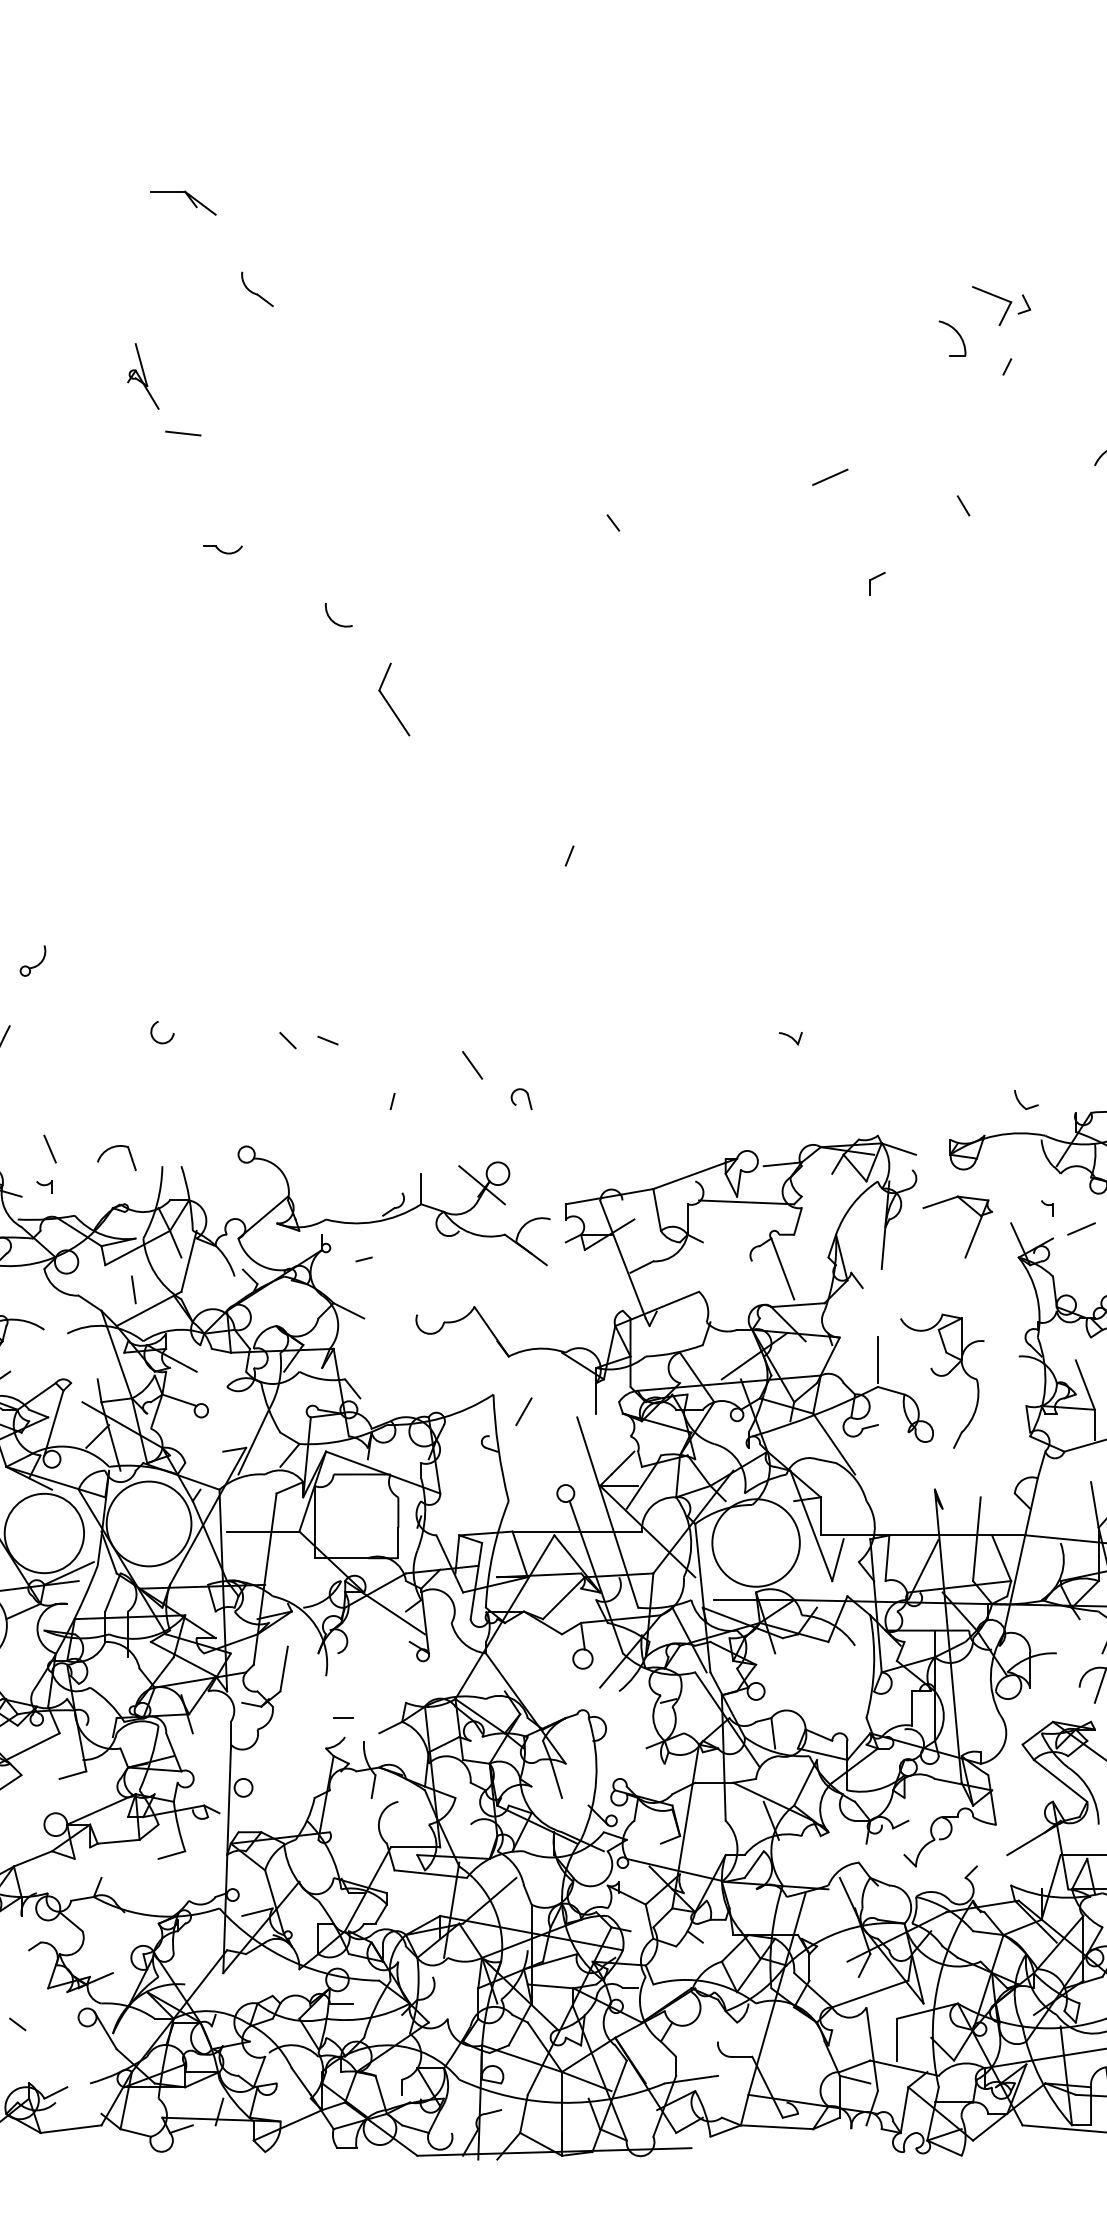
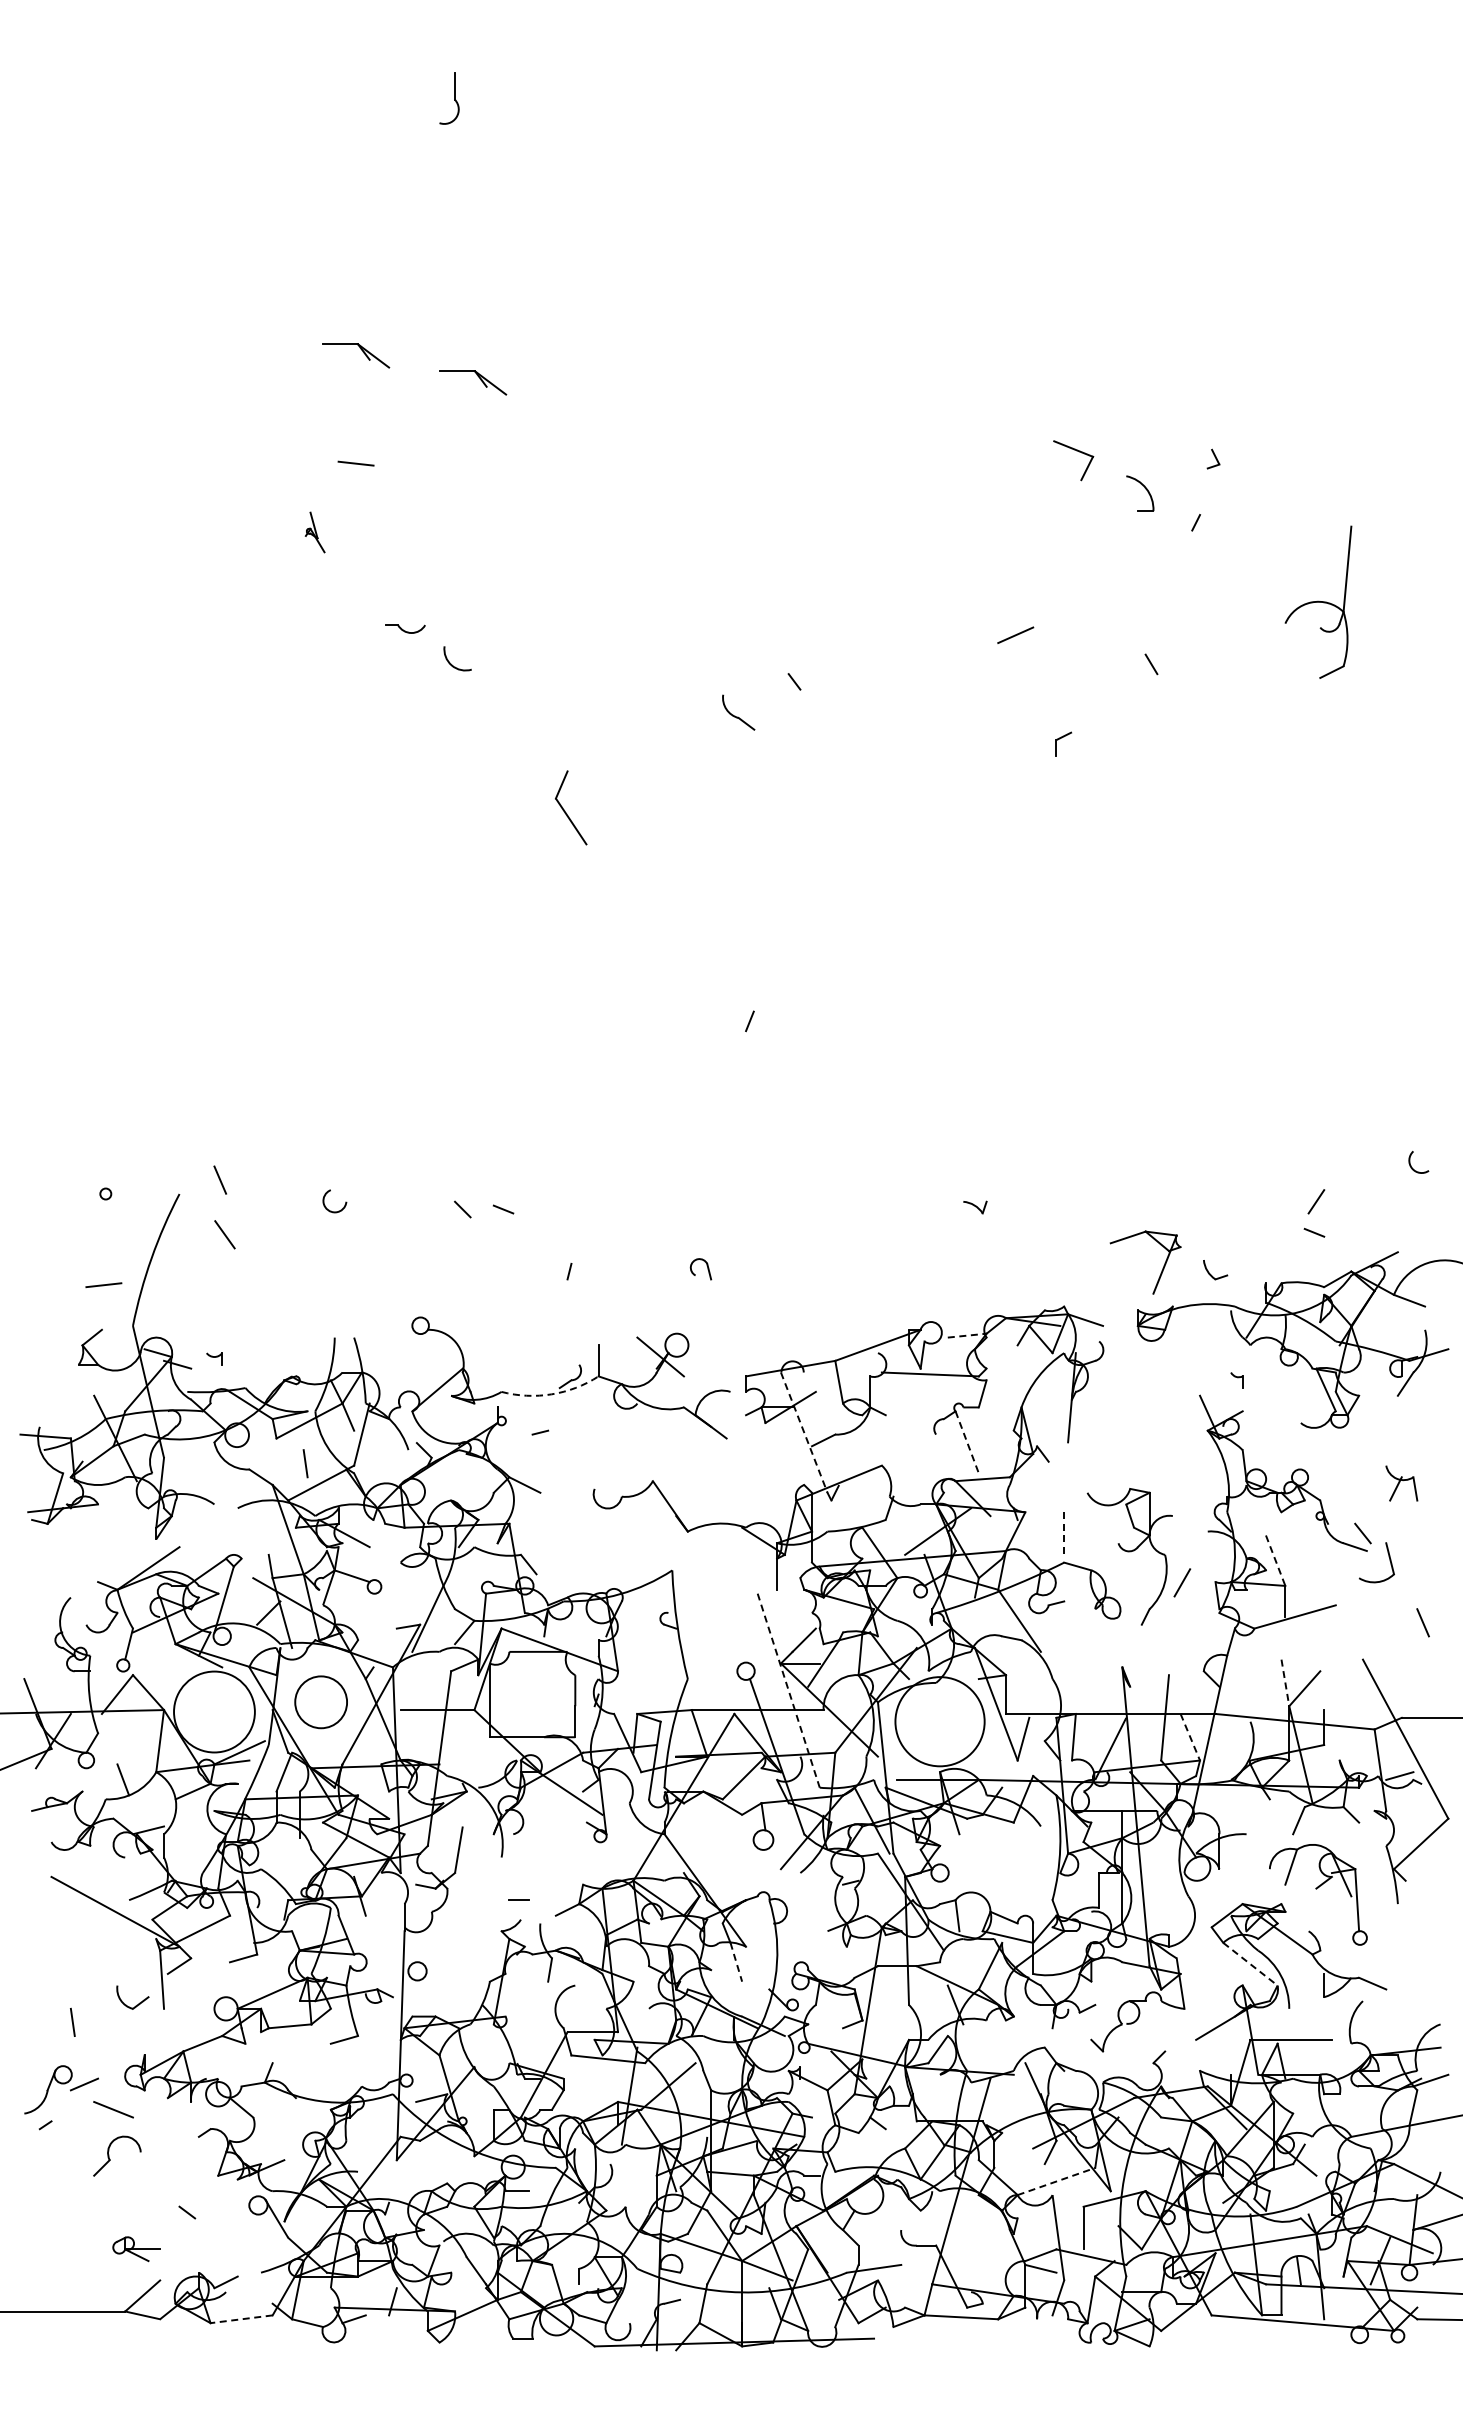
part: (303, 224) -> (478, 377), added
part: (257, 289) -> (738, 712), moved
part: (994, 297) -> (1076, 451), moved
part: (142, 376) -> (314, 532), size x0.6
line: (182, 433) -> (355, 463), moved
part: (222, 549) -> (405, 628), moved
arc: (332, 619) -> (451, 663), moved
part: (389, 704) -> (566, 812), moved
part: (32, 961) -> (202, 1128), removed
line: (472, 1065) -> (224, 1234), moved
line: (49, 1148) -> (219, 1179), moved
part: (113, 1148) -> (284, 1319), removed
line: (783, 1164) -> (967, 1335), solid -> dashed
arc: (375, 1222) -> (551, 1394), solid -> dashed
line: (1081, 1228) -> (1271, 1401), removed
part: (973, 1234) -> (1161, 1270), moved
line: (623, 1260) -> (804, 1433), solid -> dashed
line: (783, 1269) -> (967, 1442), solid -> dashed
line: (878, 1360) -> (1064, 1535), solid -> dashed
line: (1085, 1385) -> (1275, 1561), solid -> dashed
line: (524, 1411) -> (1182, 1582), moved
line: (1094, 1504) -> (1285, 1682), solid -> dashed
line: (607, 1512) -> (788, 1690), solid -> dashed
circle: (148, 1524) -> (320, 1702), size x0.6
line: (1001, 1558) -> (1190, 1737), solid -> dashed
line: (556, 1779) -> (736, 1962), solid -> dashed
line: (1060, 1781) -> (1250, 1964), solid -> dashed
line: (870, 1994) -> (1056, 2181), solid -> dashed
line: (70, 2129) -> (241, 2319), solid -> dashed

